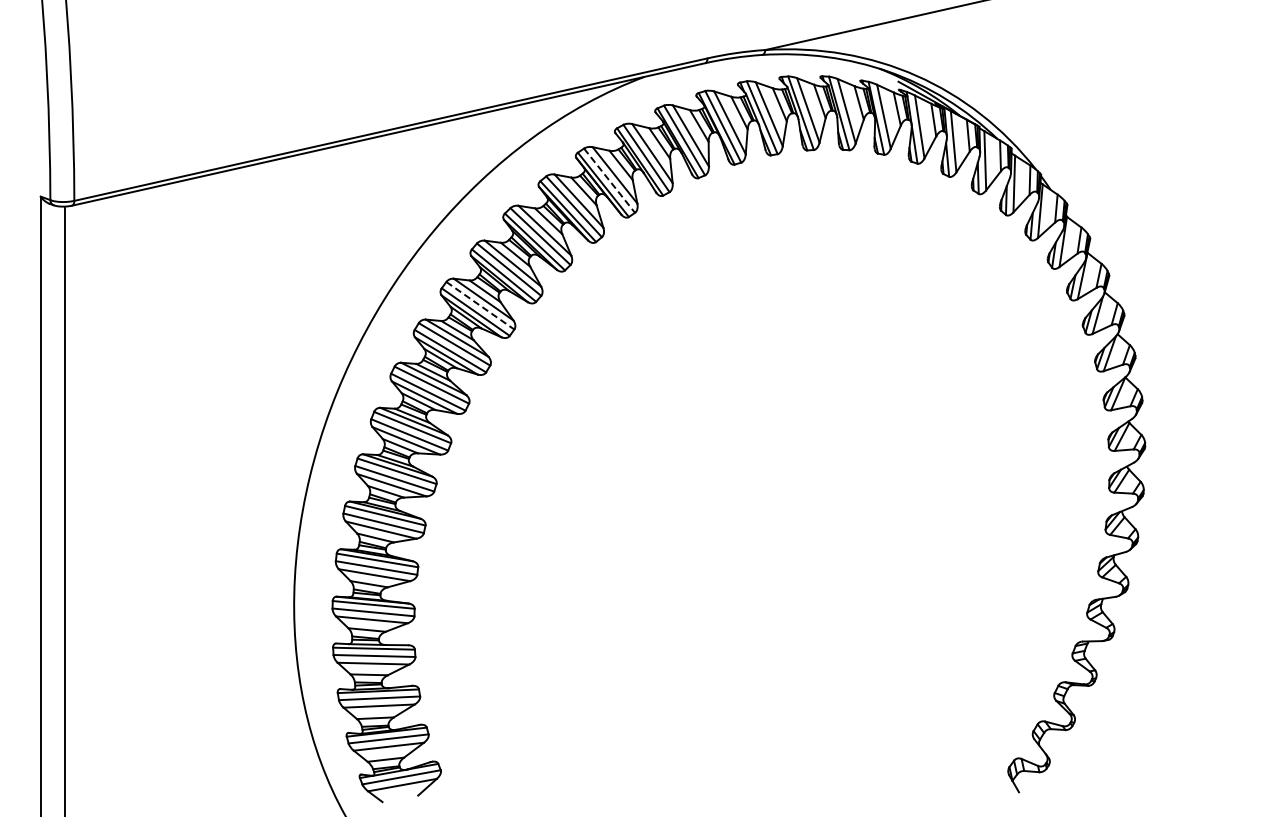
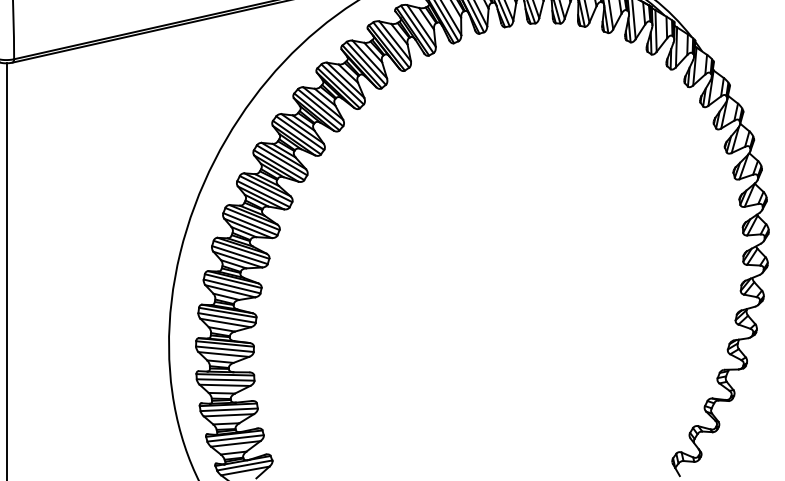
line: (609, 181) -> (391, 45), dashed -> solid
line: (480, 306) -> (300, 133), dashed -> solid

